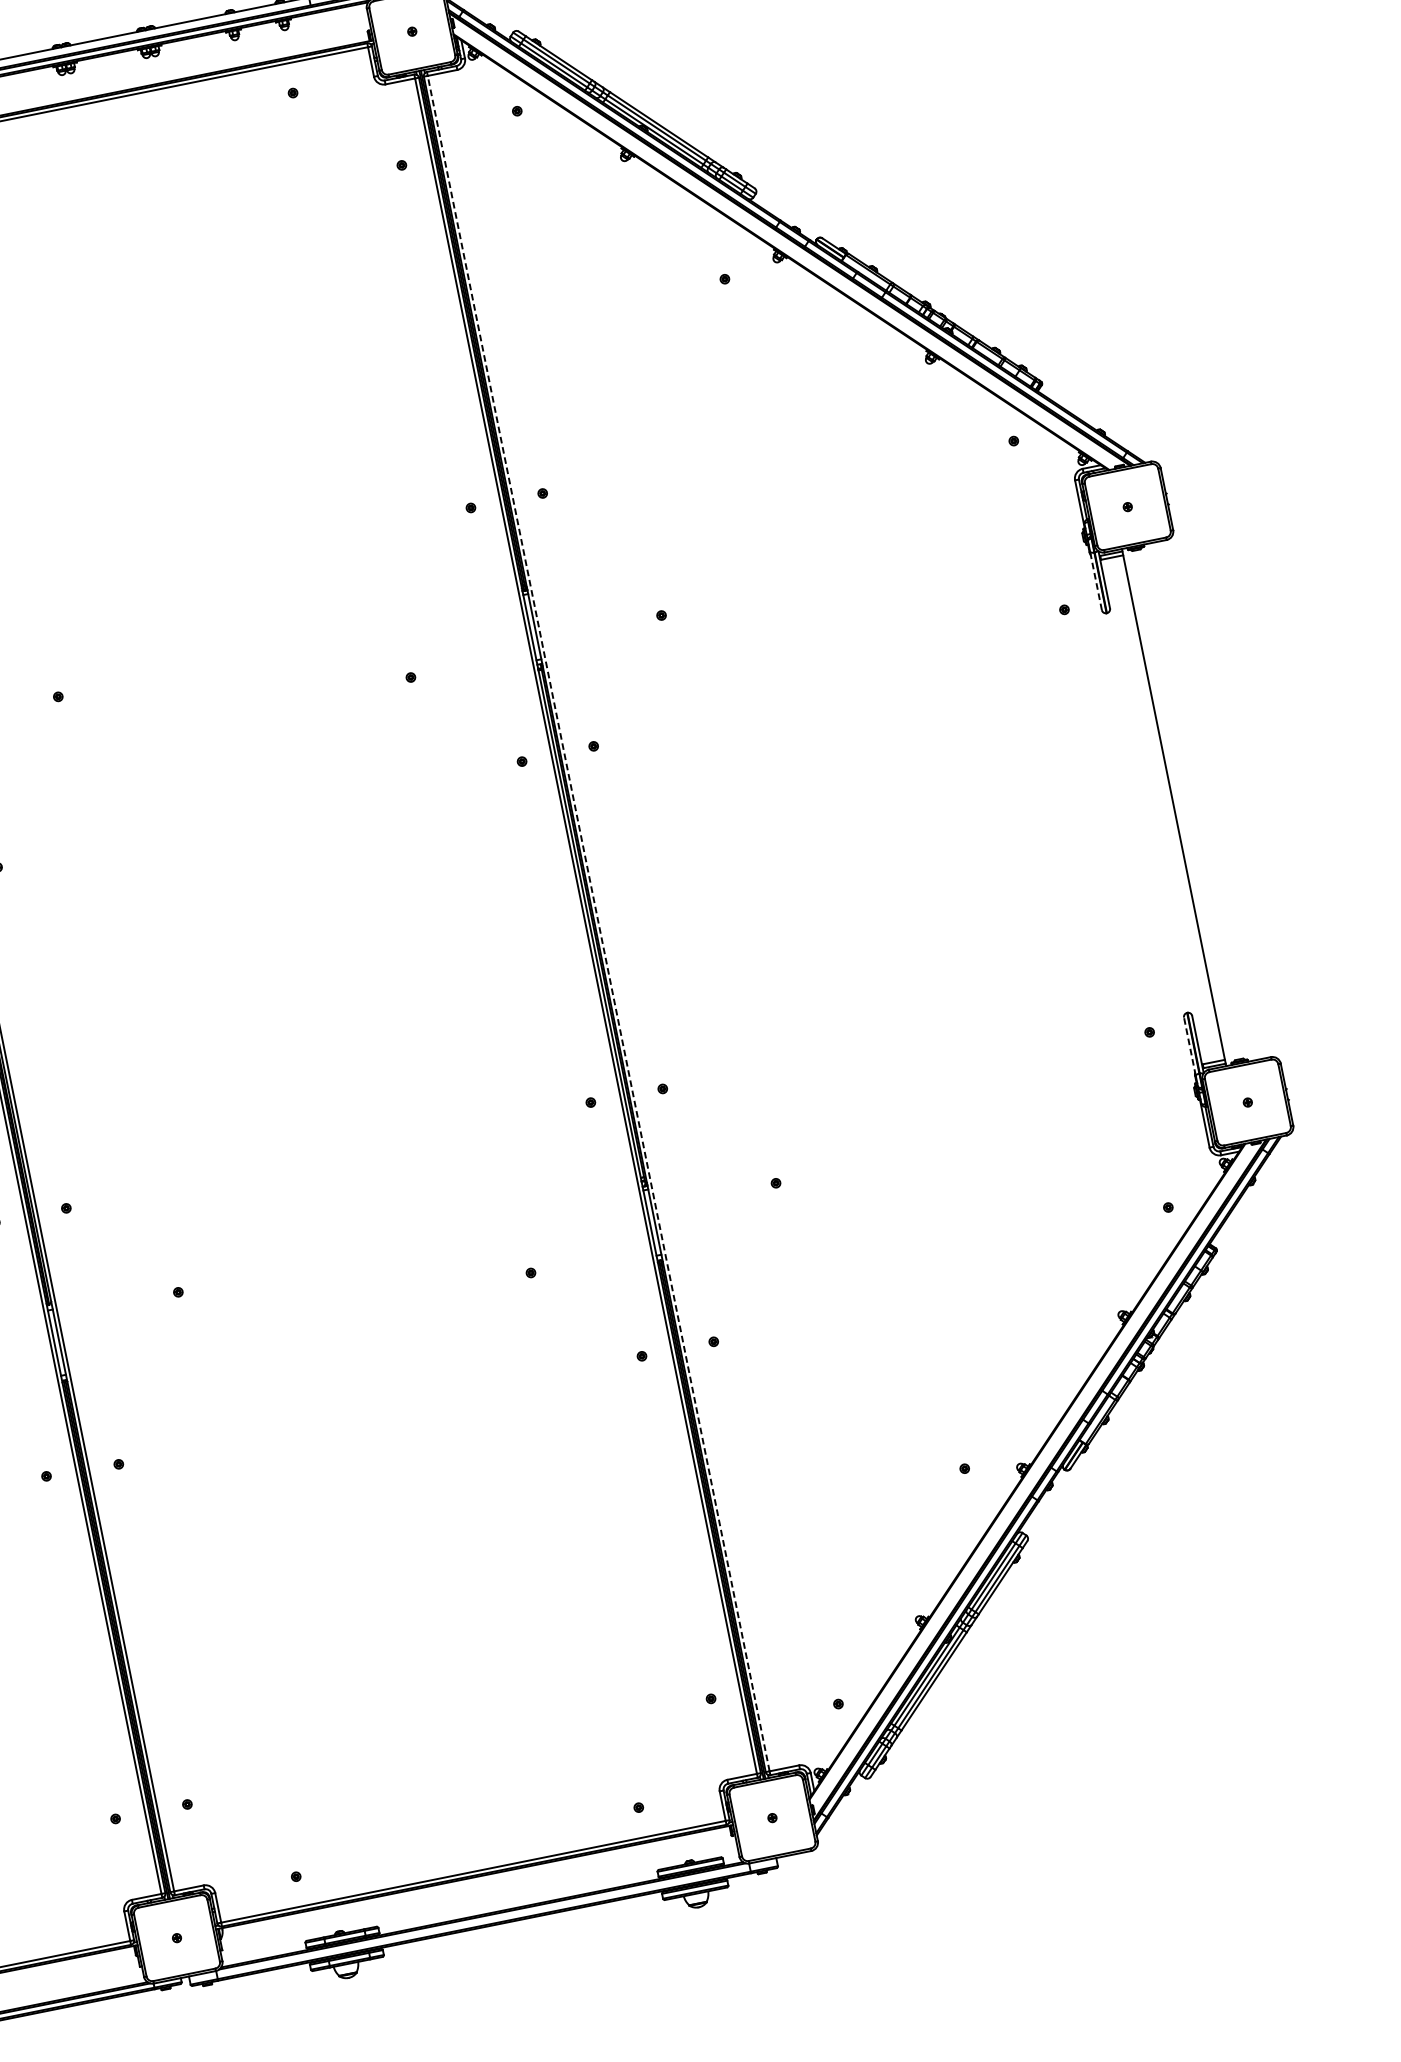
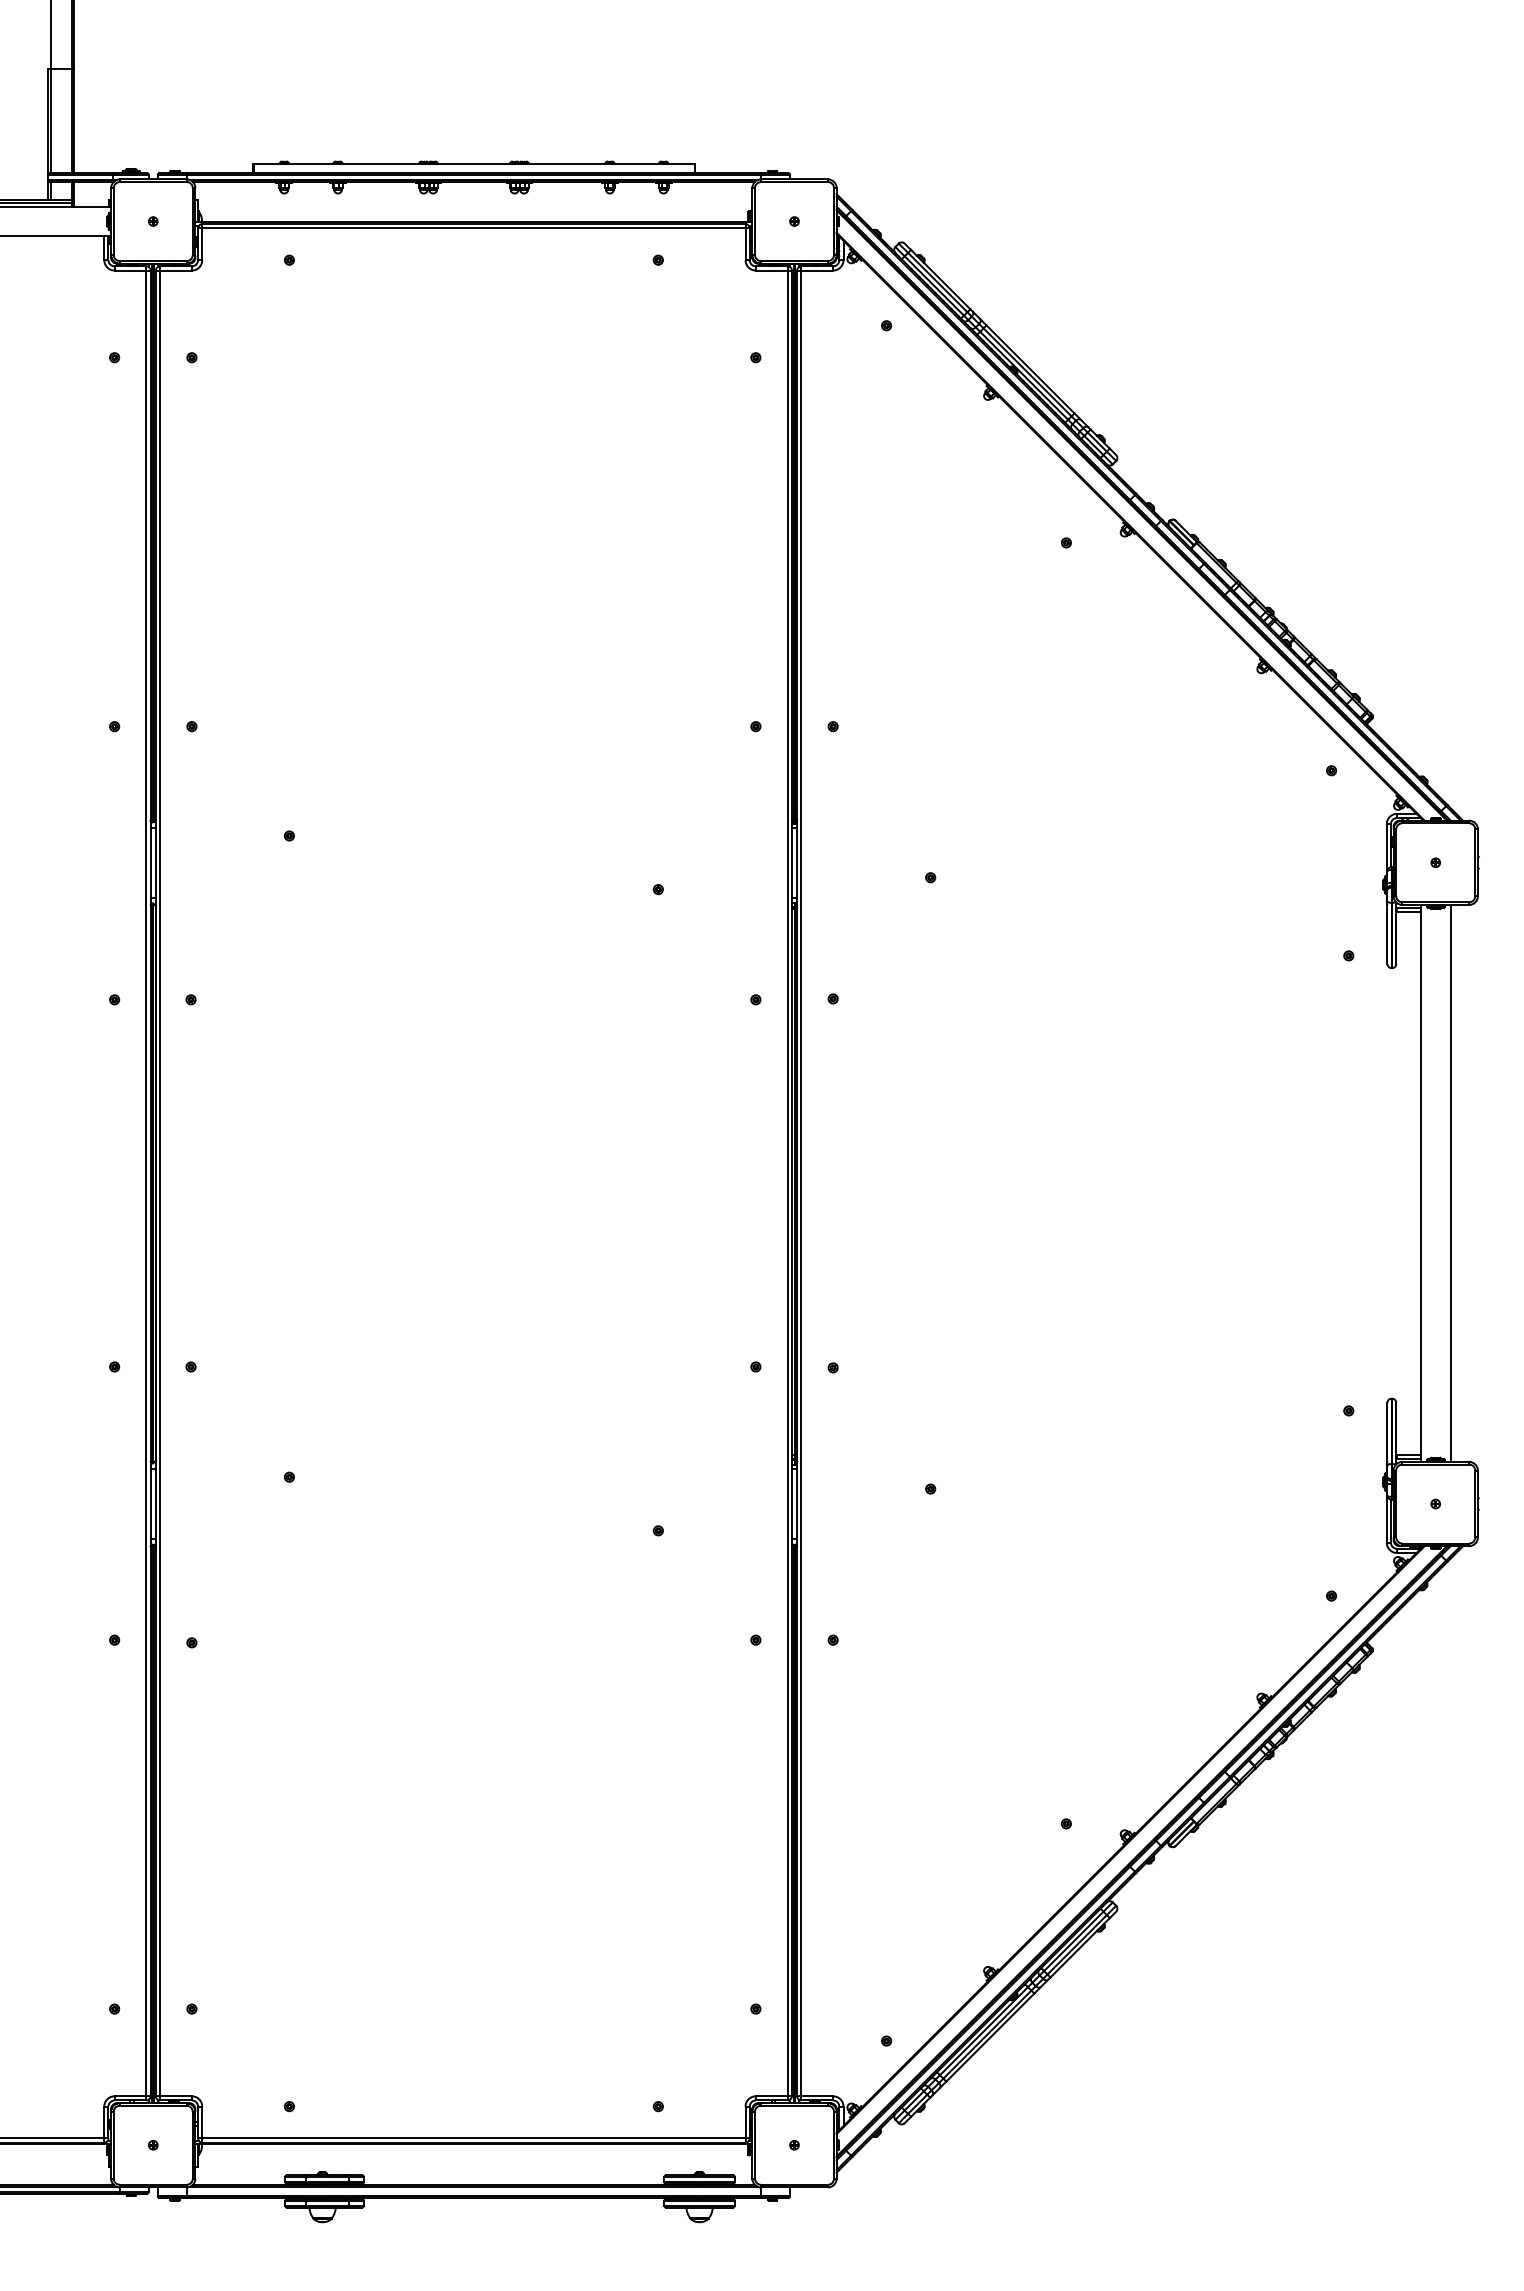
line: (1096, 580) -> (1387, 932), dashed -> solid
line: (1201, 801) -> (1450, 1182), added
line: (598, 923) -> (801, 1183), dashed -> solid
line: (1189, 1046) -> (1387, 1433), dashed -> solid

